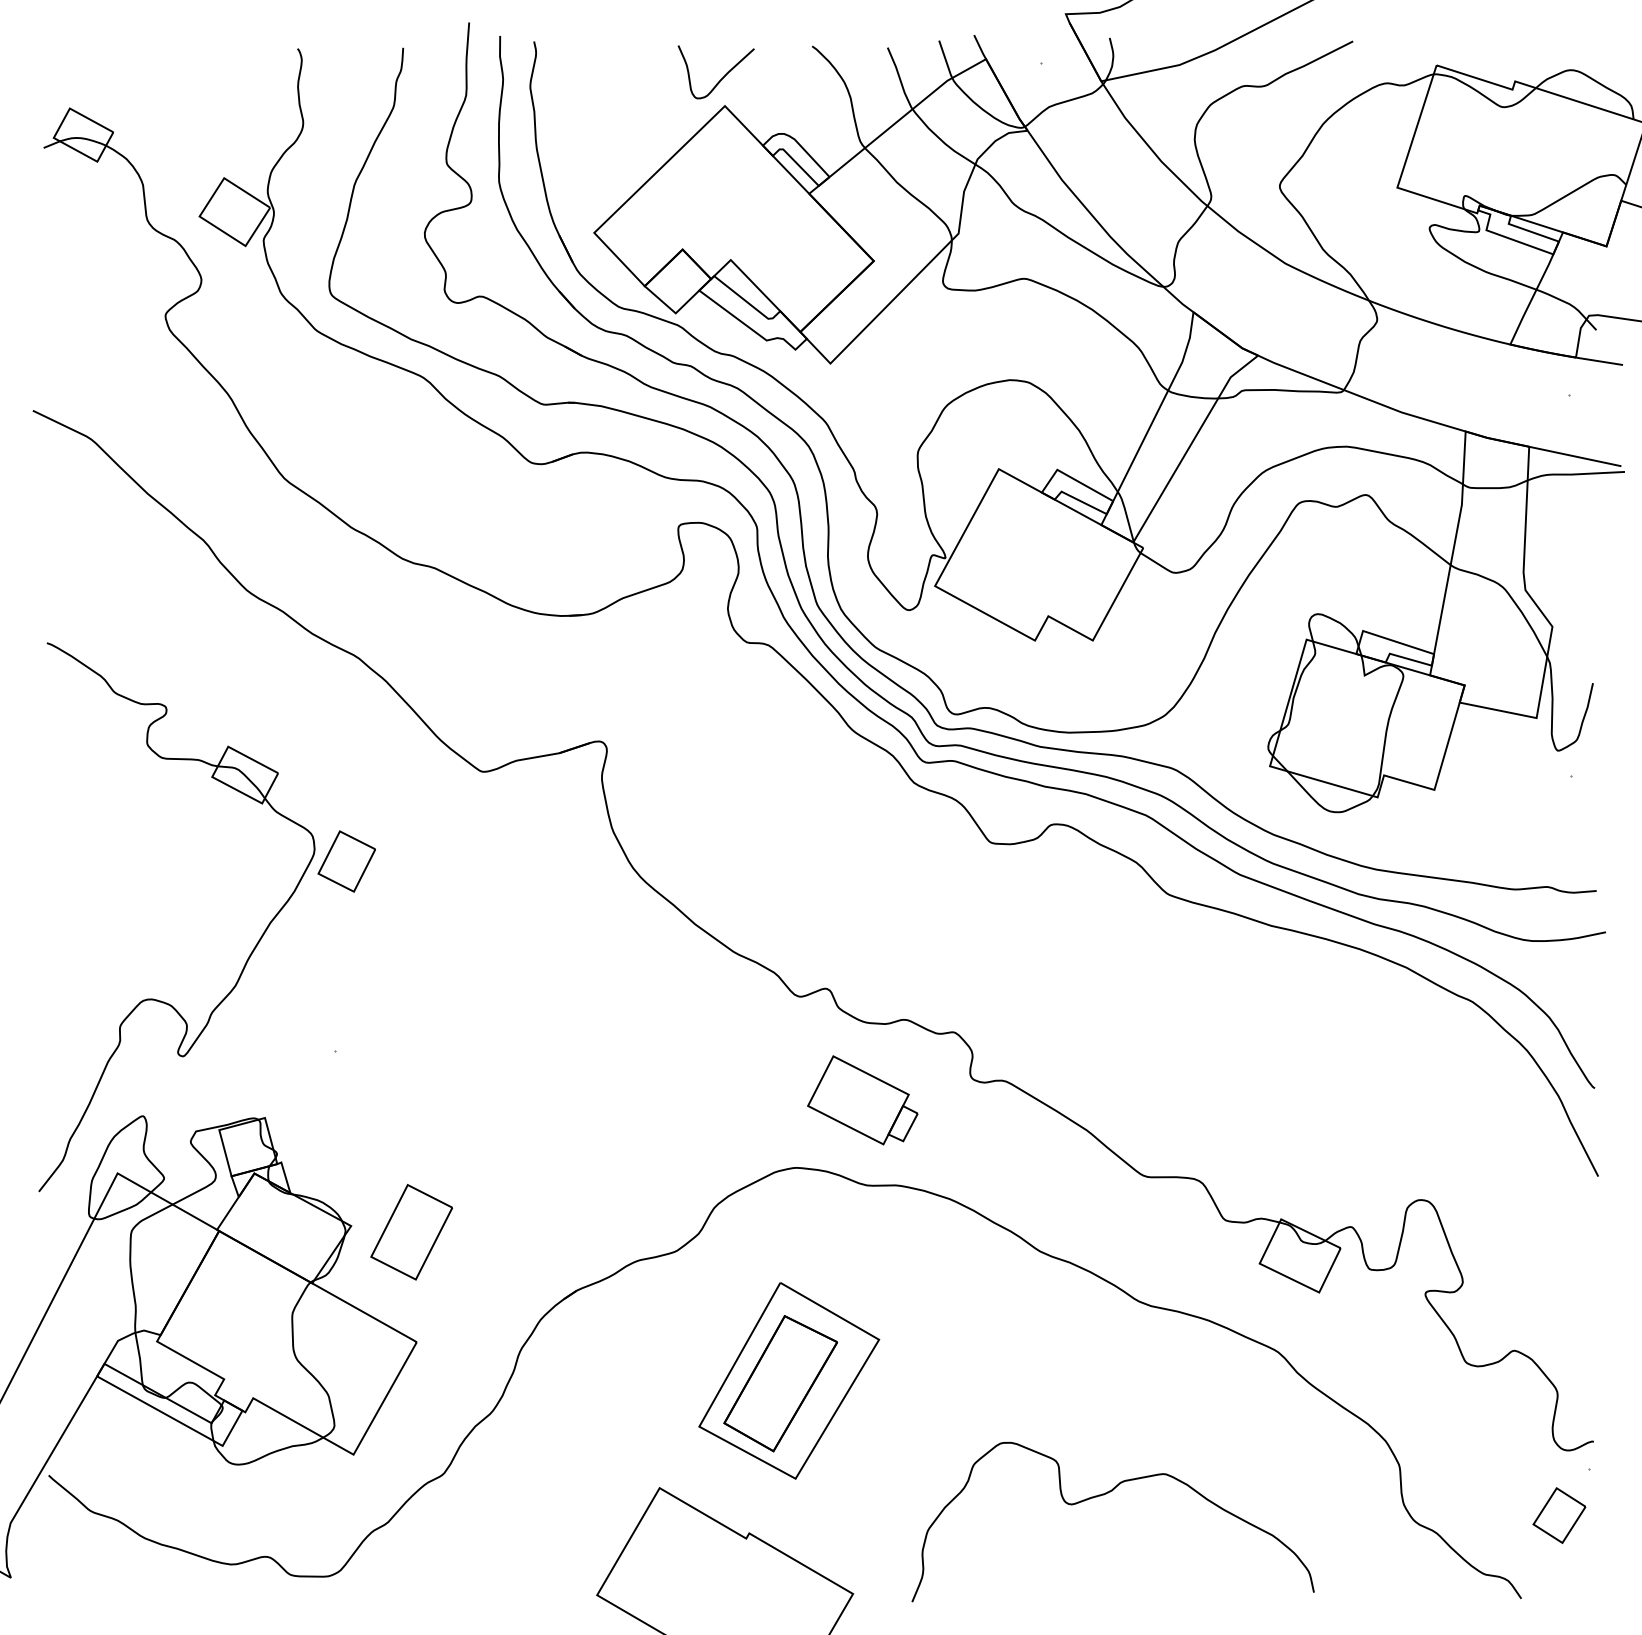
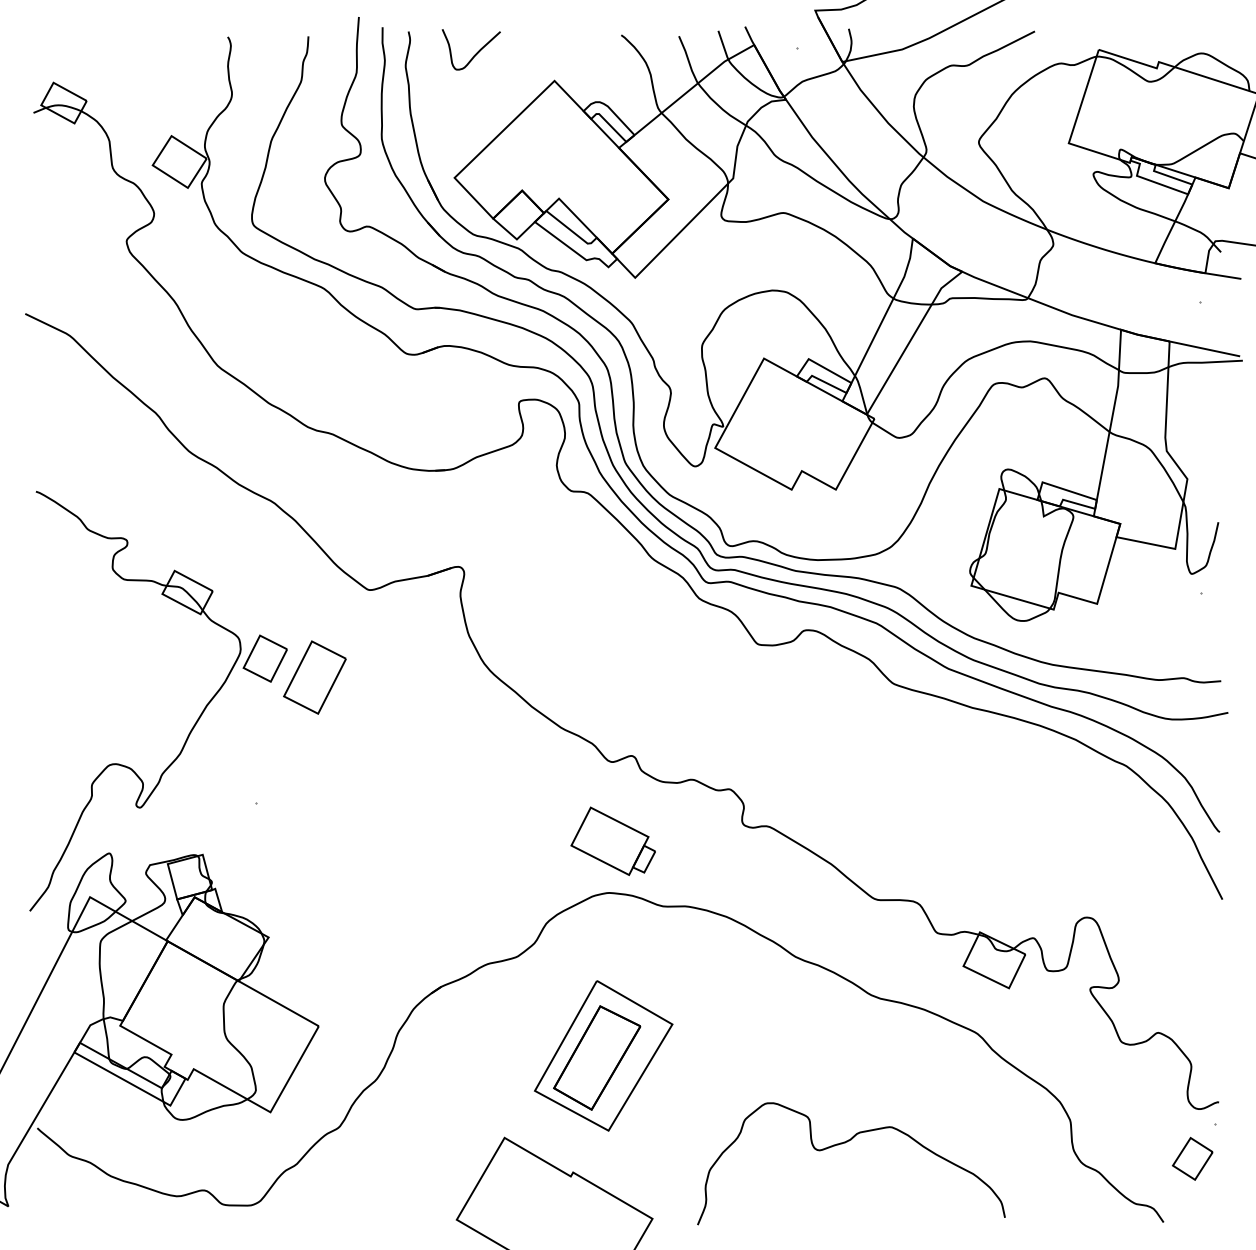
curve: (721, 78) -> (475, 54), moved
part: (862, 1100) -> (613, 841), moved
part: (411, 1232) -> (314, 677), moved

